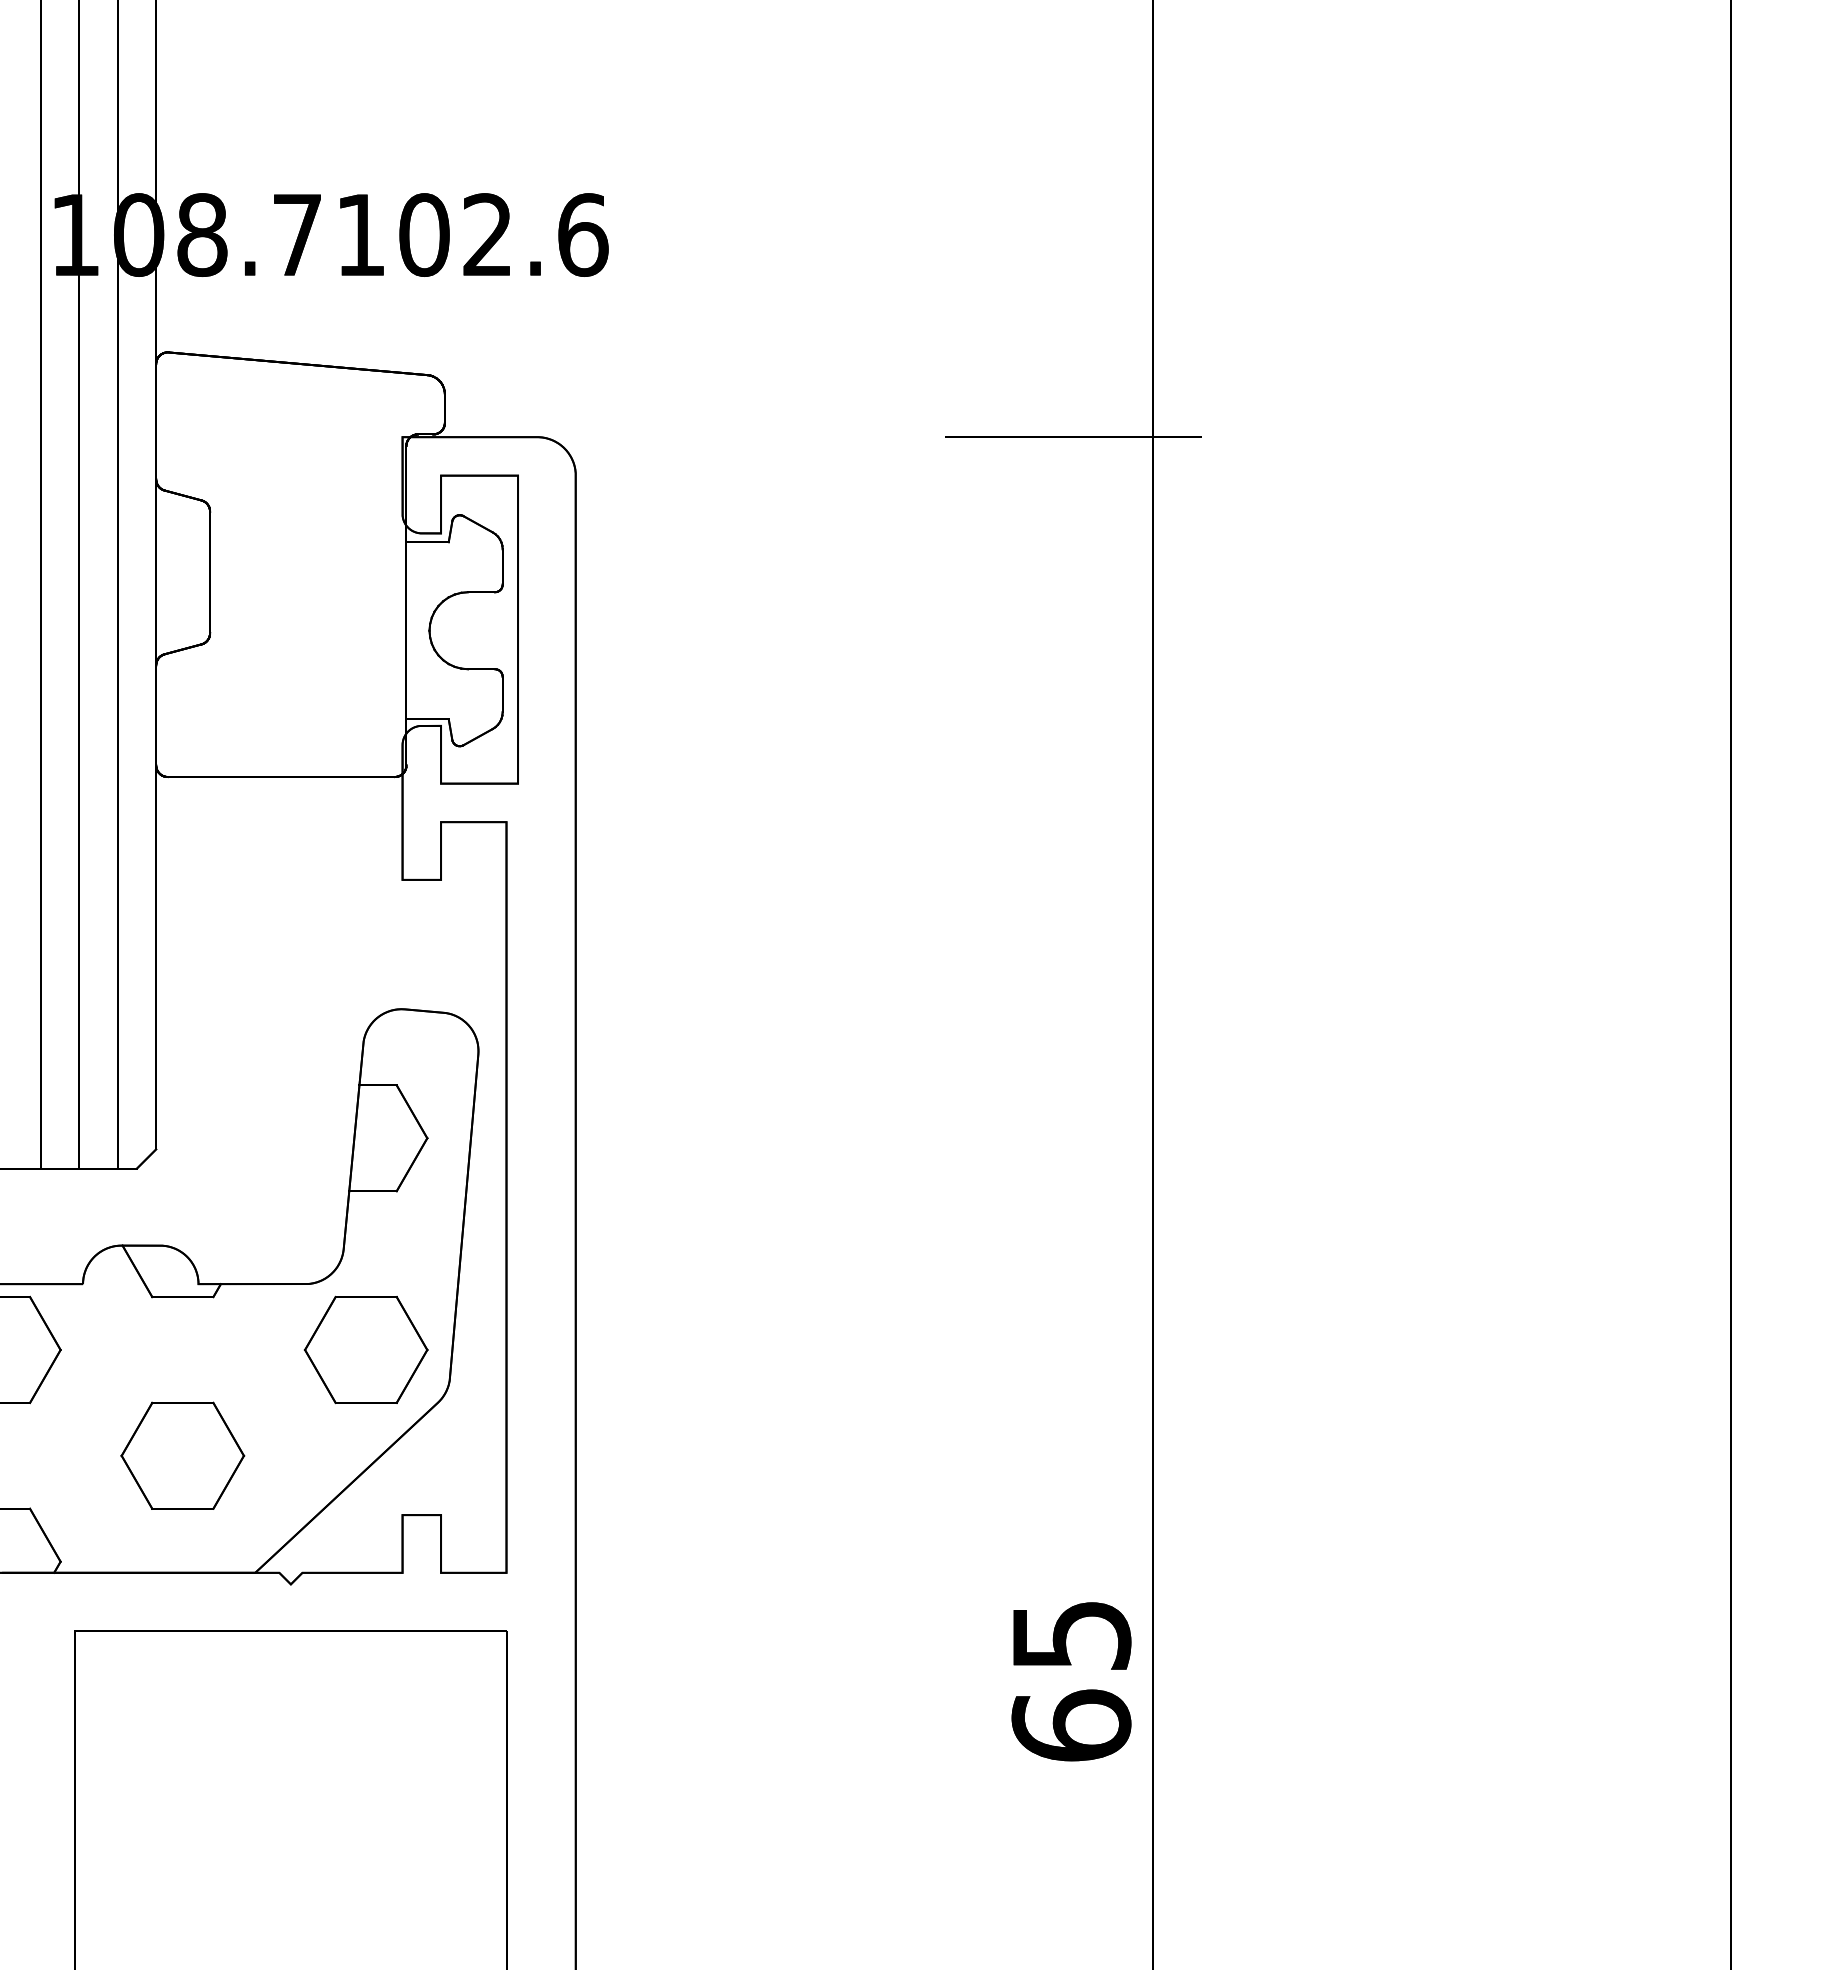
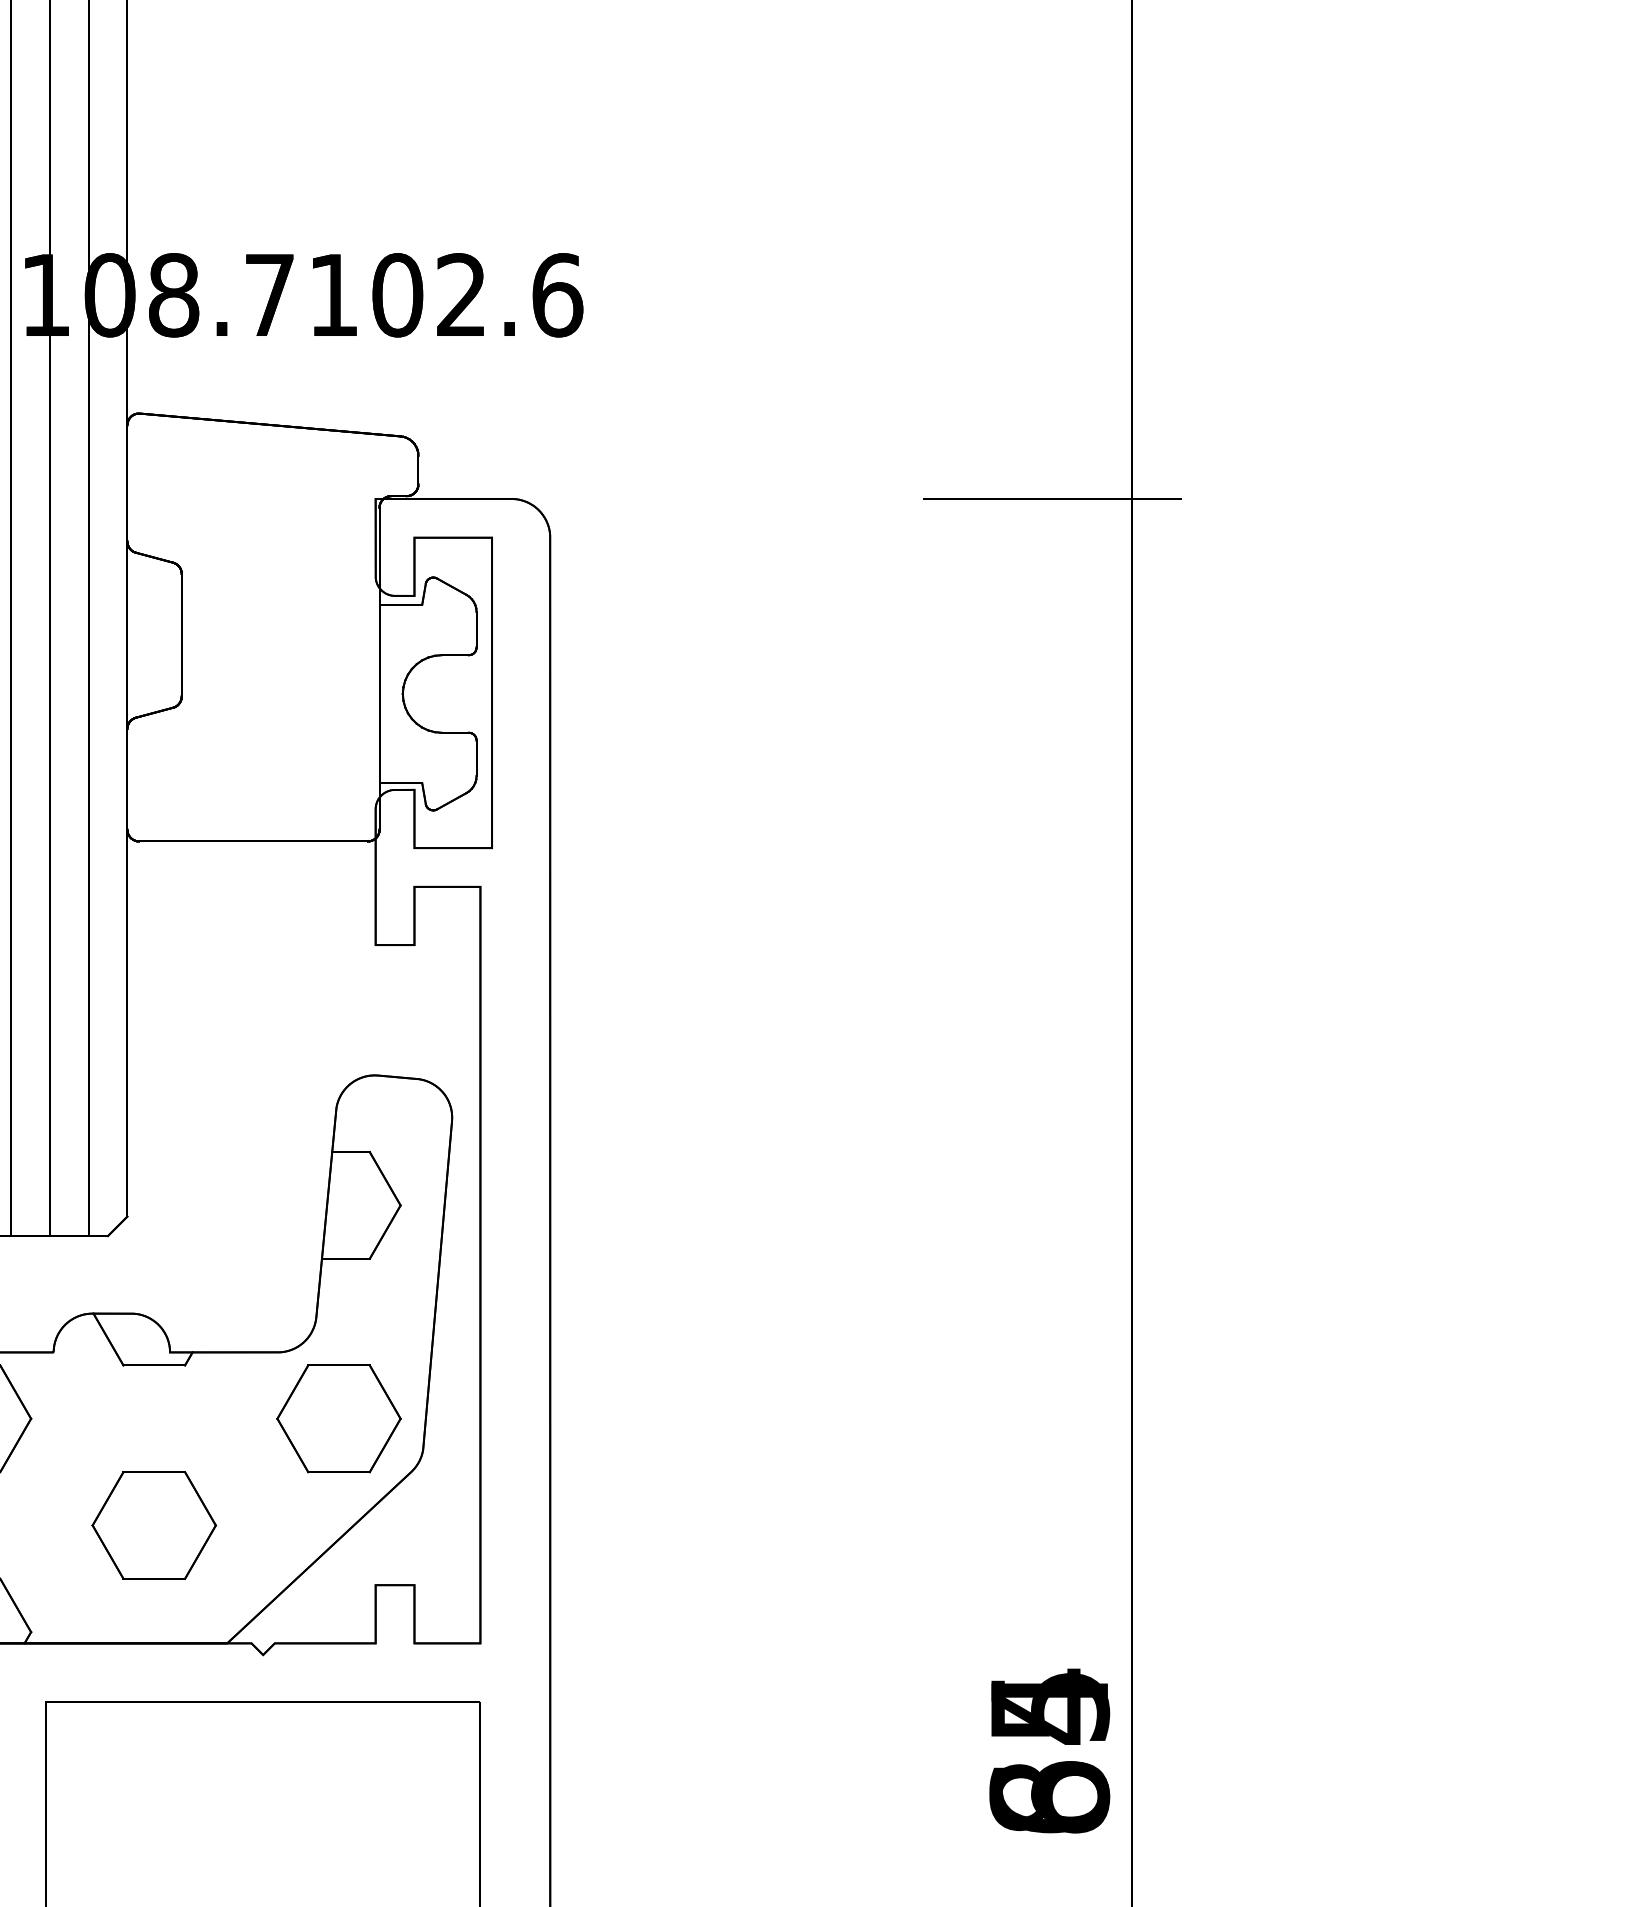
text: (1071, 1679) -> (1049, 1750), 65 -> 84

